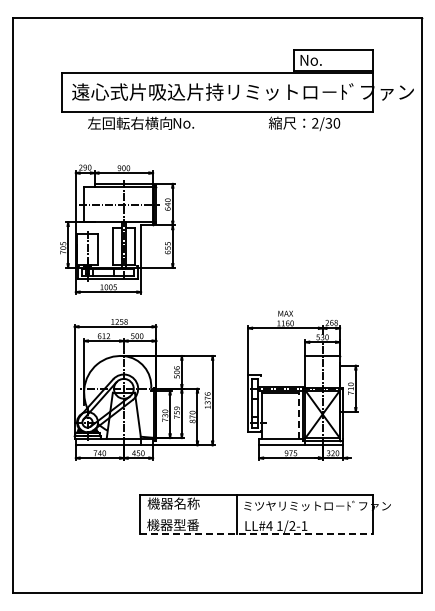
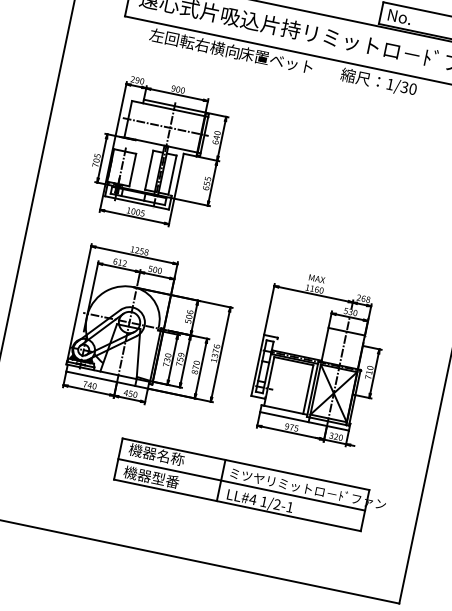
text: (207, 122) -> (276, 59), No. -> 床置ベット
text: (315, 123) -> (390, 84), 2/30 -> 1/30
line: (298, 415) -> (308, 389), dashed -> solid
line: (256, 514) -> (241, 484), added
line: (256, 534) -> (237, 505), dashed -> solid

